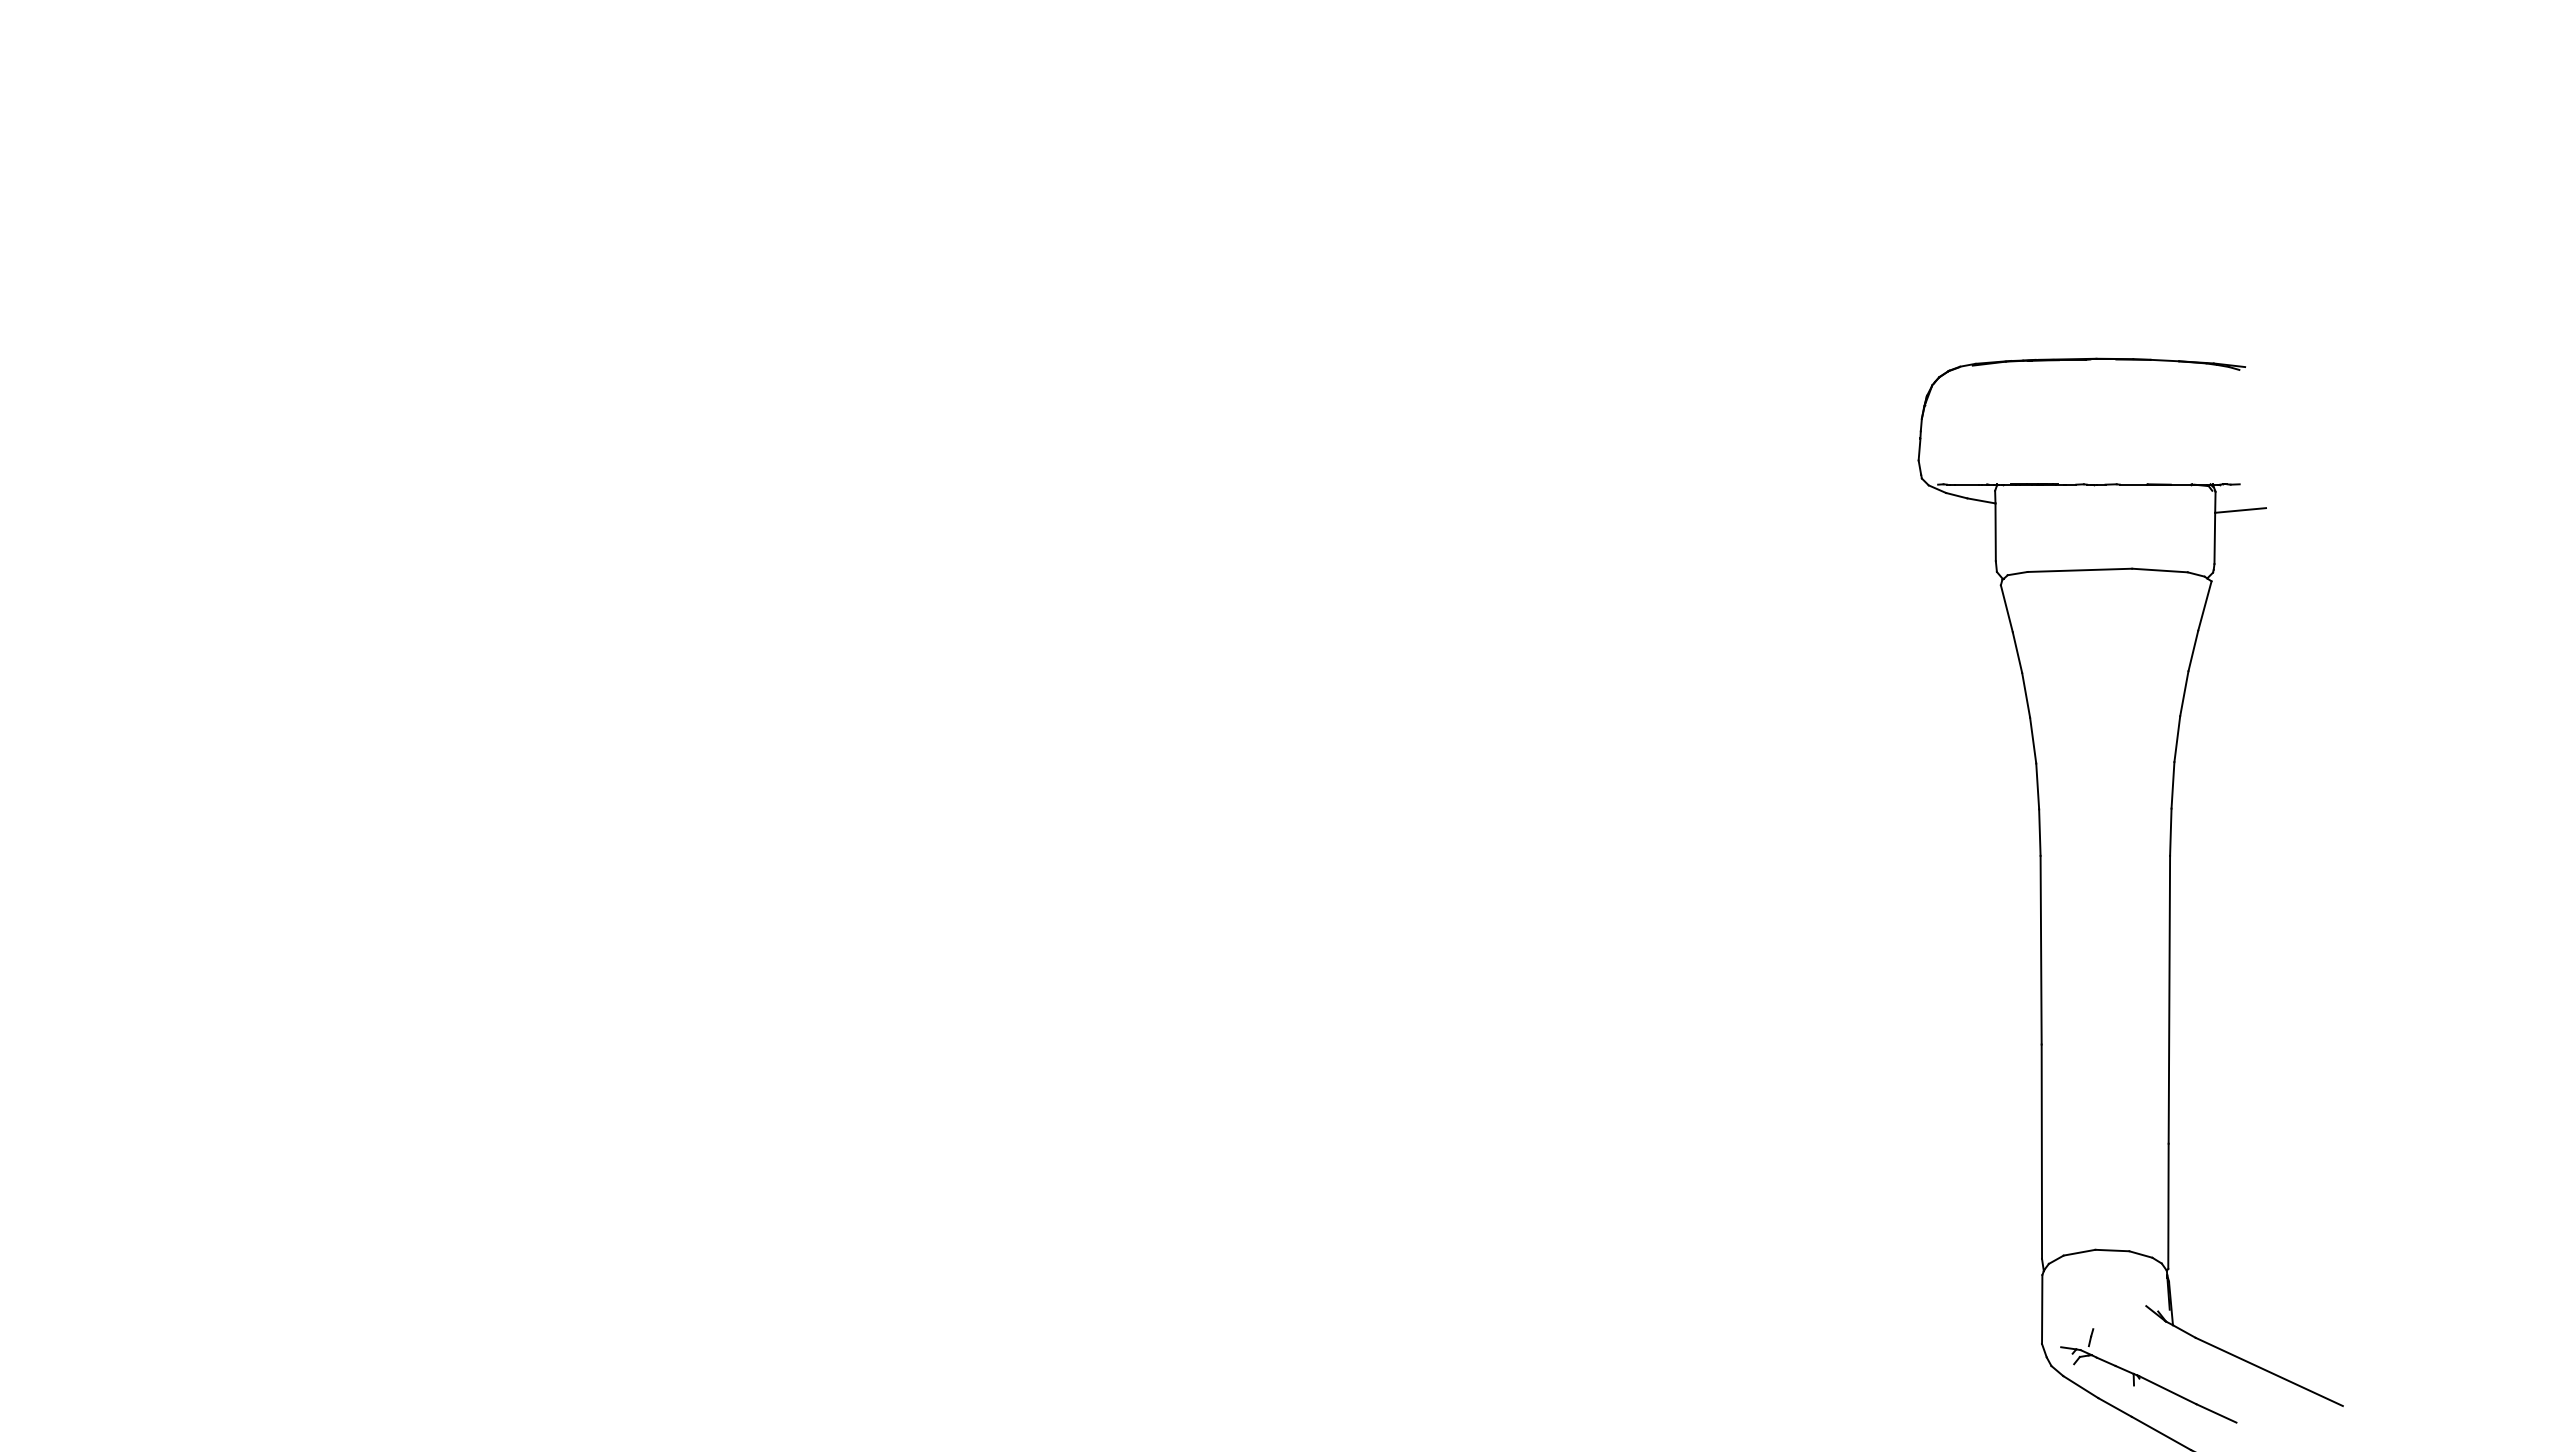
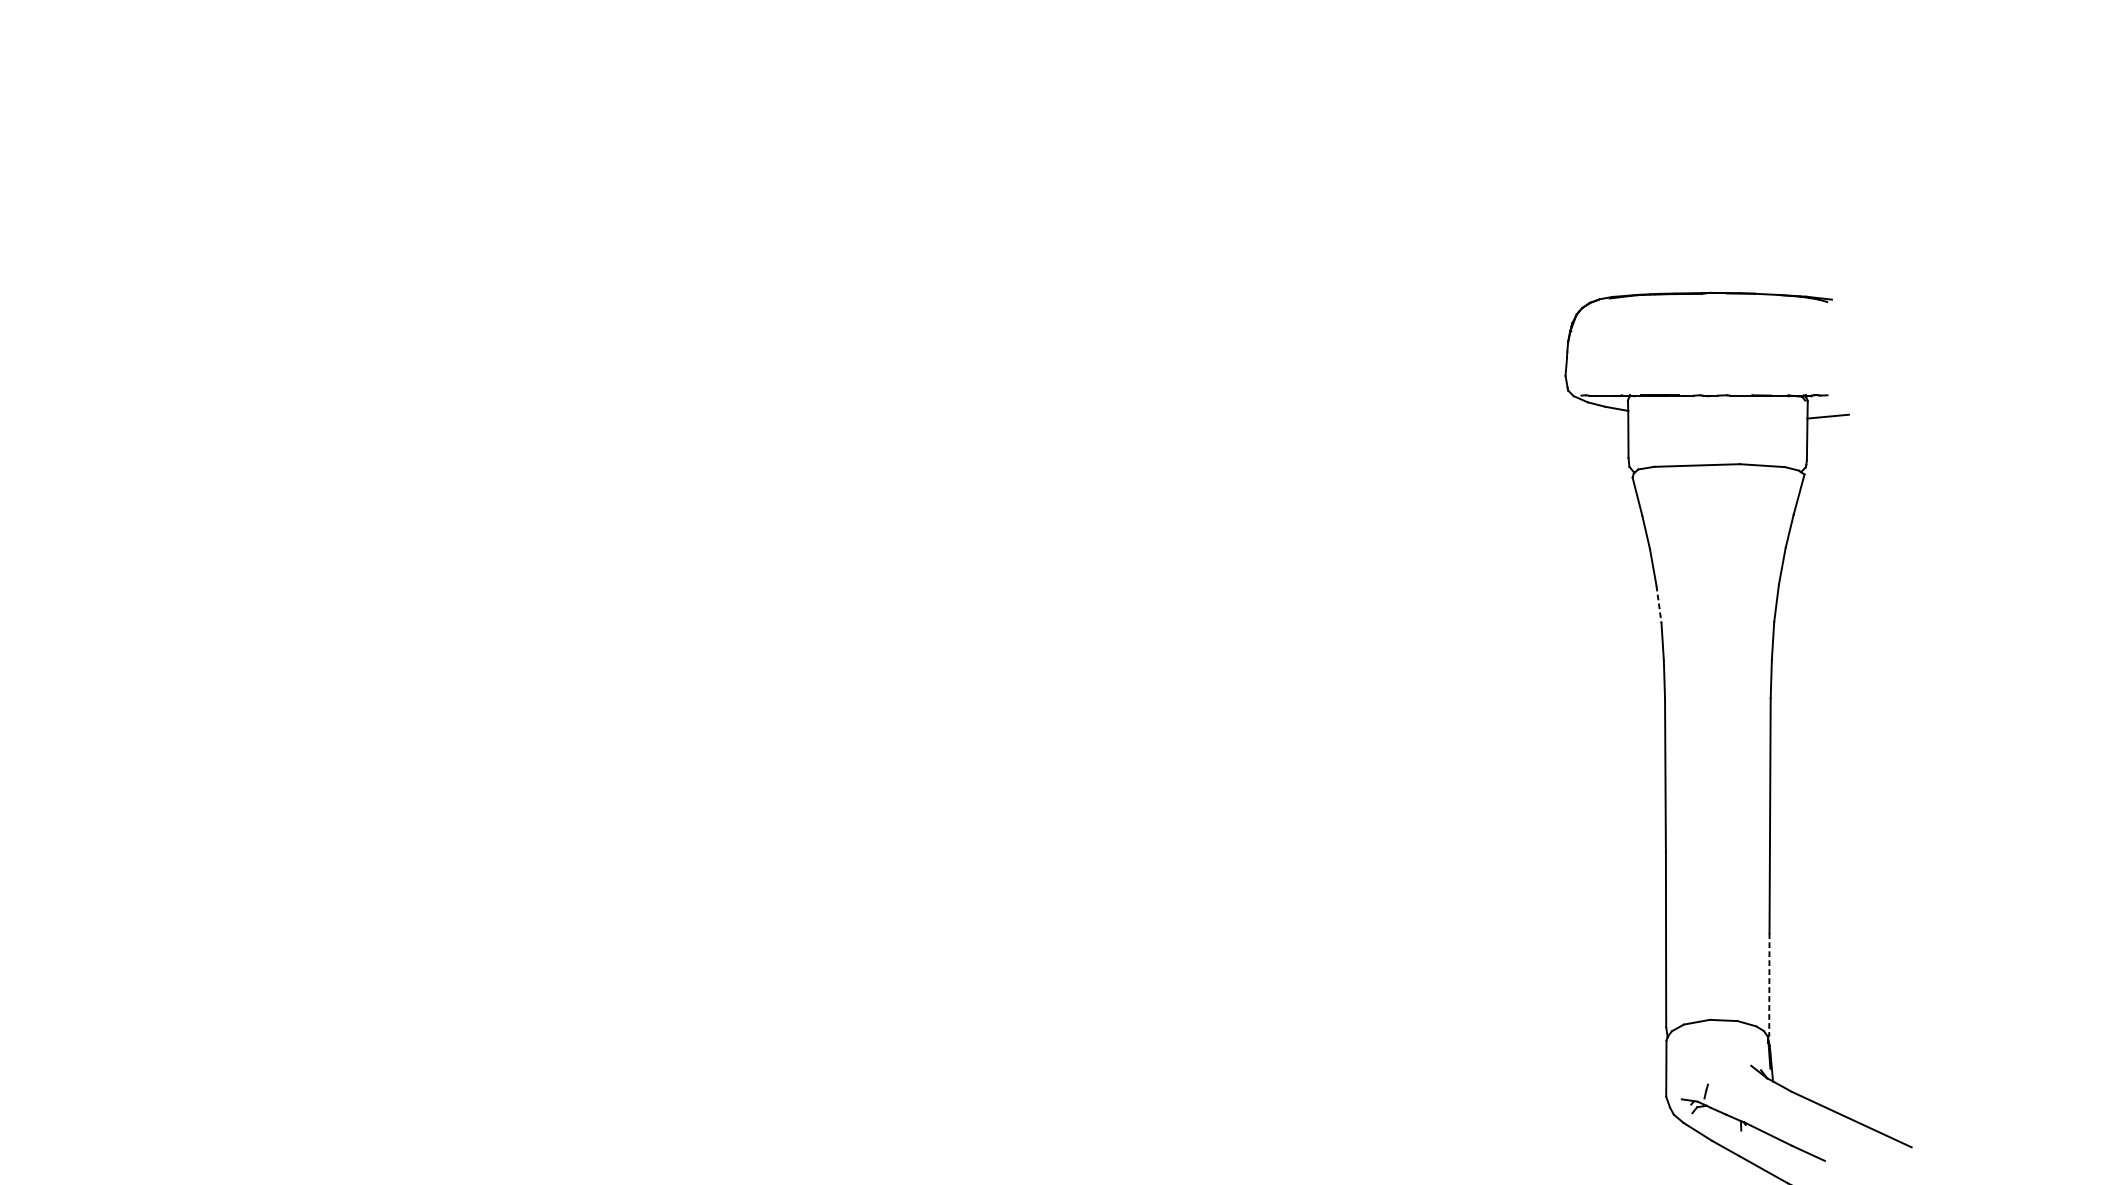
line: (2033, 741) -> (1659, 605), solid -> dashed
line: (2168, 1206) -> (1769, 984), solid -> dashed

